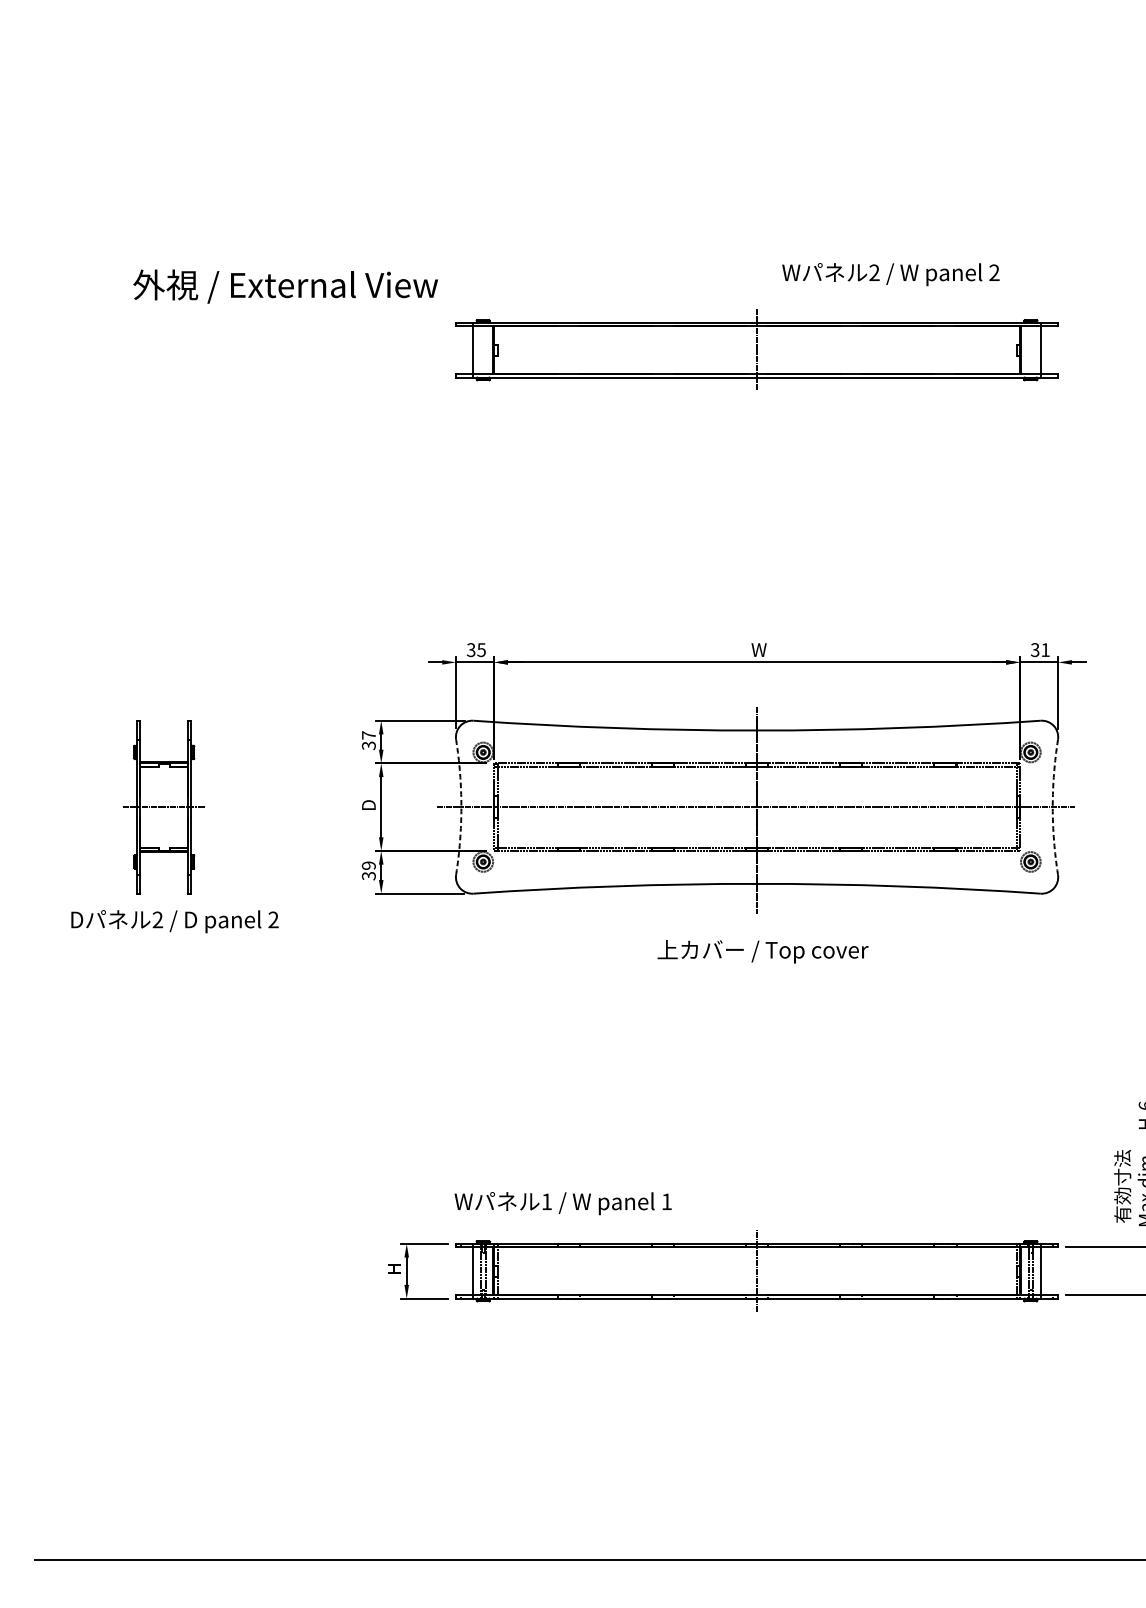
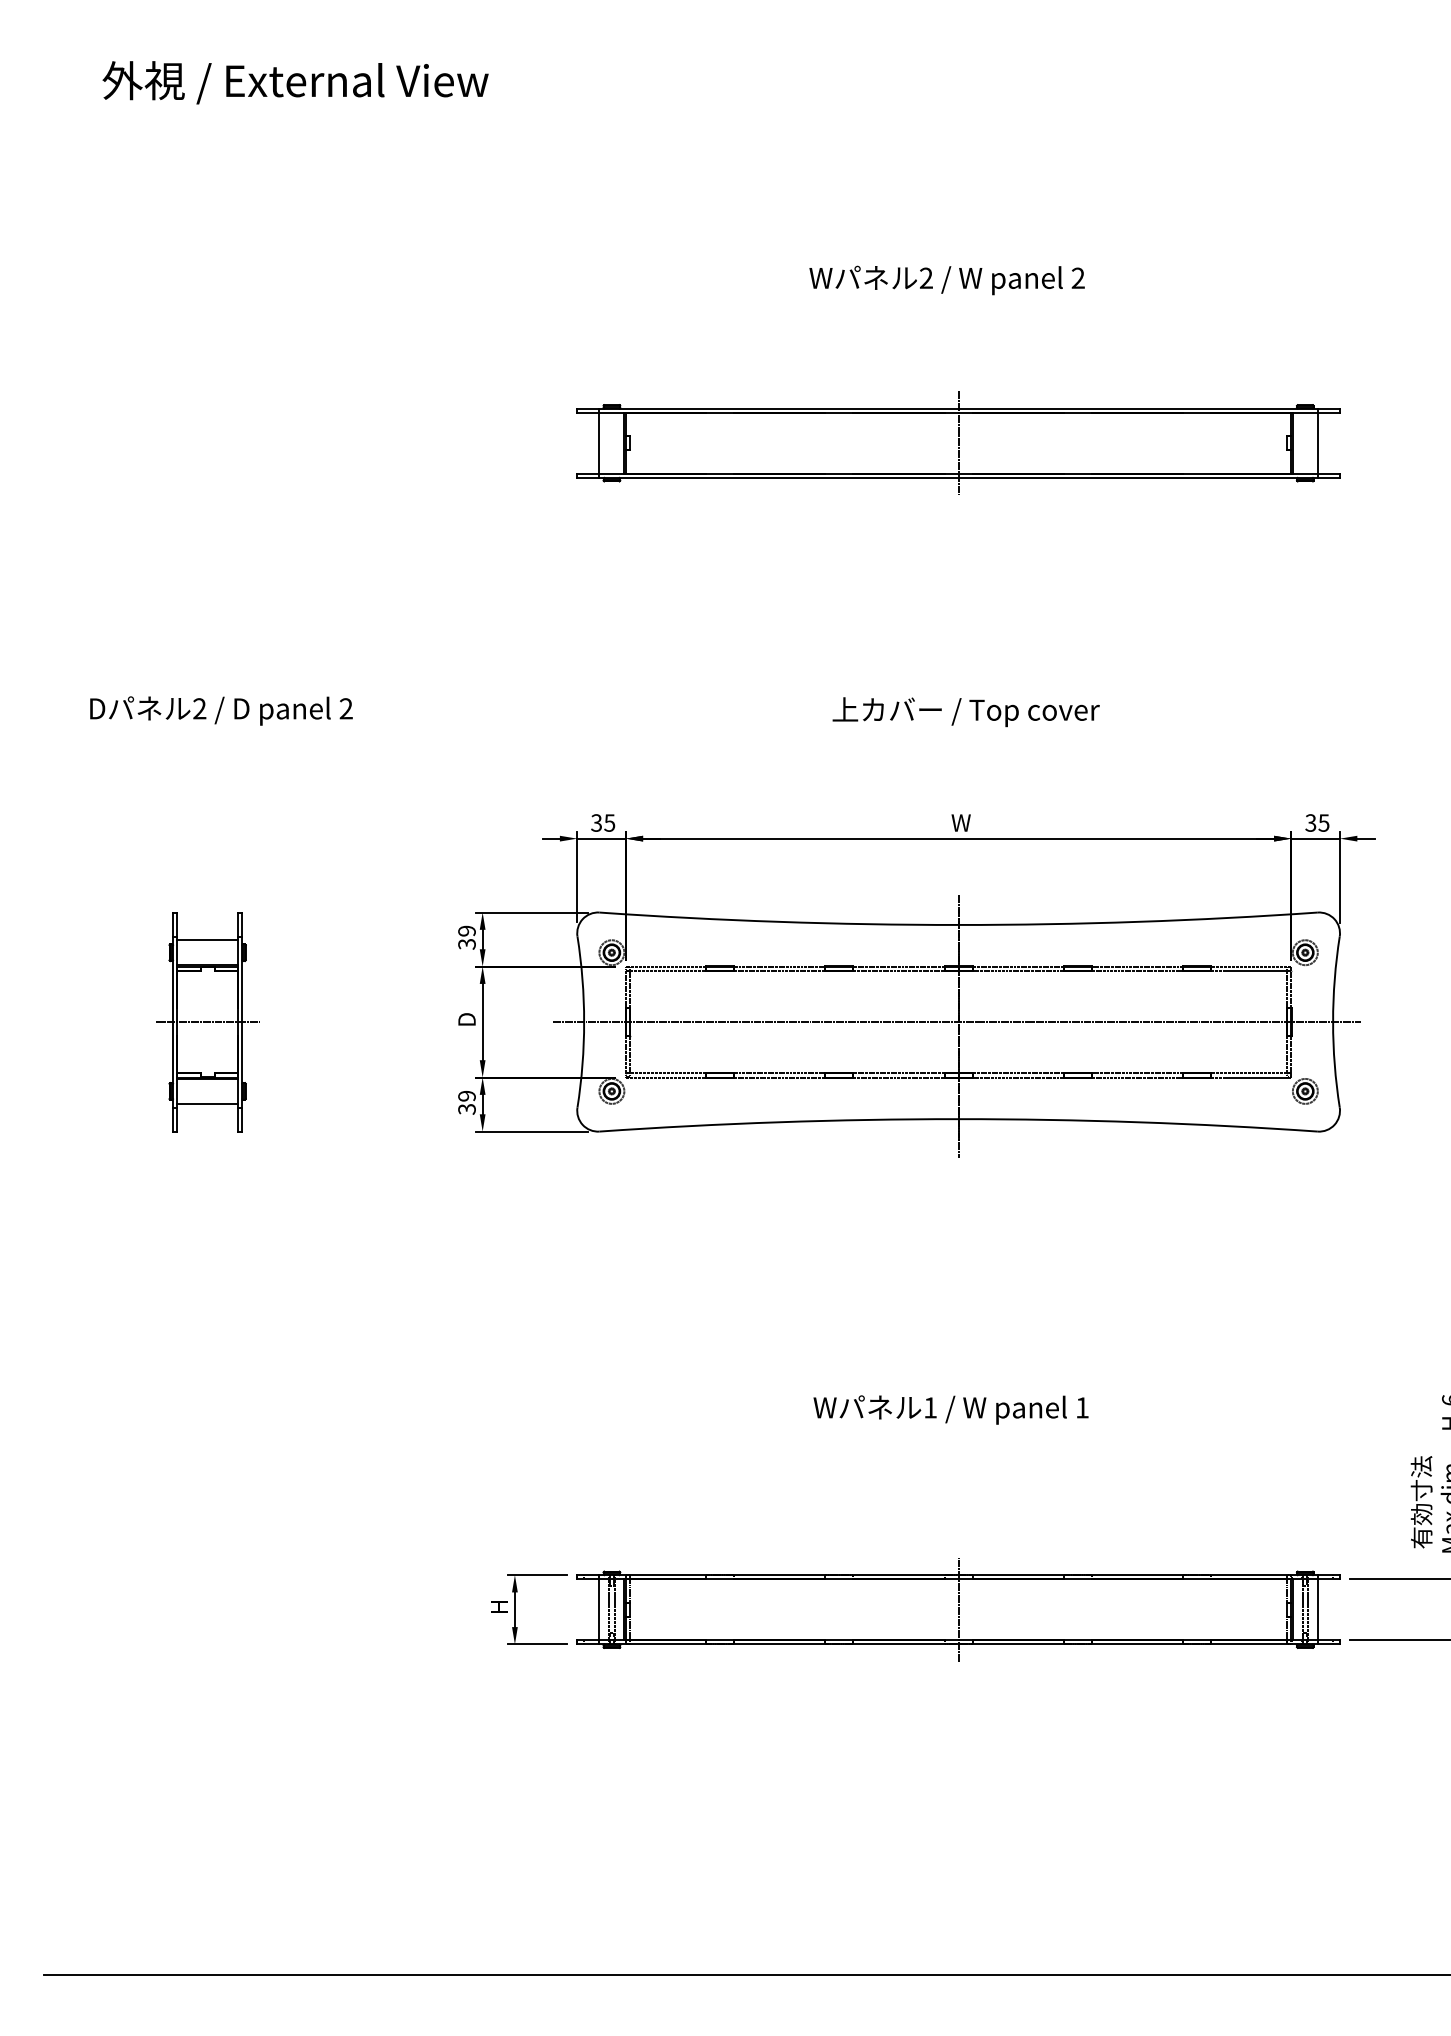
text: (890, 274) -> (946, 280), moved
text: (285, 286) -> (295, 82), moved
text: (1045, 649) -> (1323, 822), 31 -> 35
text: (368, 734) -> (466, 930), 37 -> 39
line: (163, 742) -> (207, 940), added
arc: (461, 807) -> (584, 1022), dashed -> solid
arc: (1053, 807) -> (1333, 1022), dashed -> solid
line: (163, 871) -> (207, 1103), added
text: (175, 921) -> (221, 710), moved
text: (762, 952) -> (965, 712), moved
text: (562, 1203) -> (950, 1409), moved

